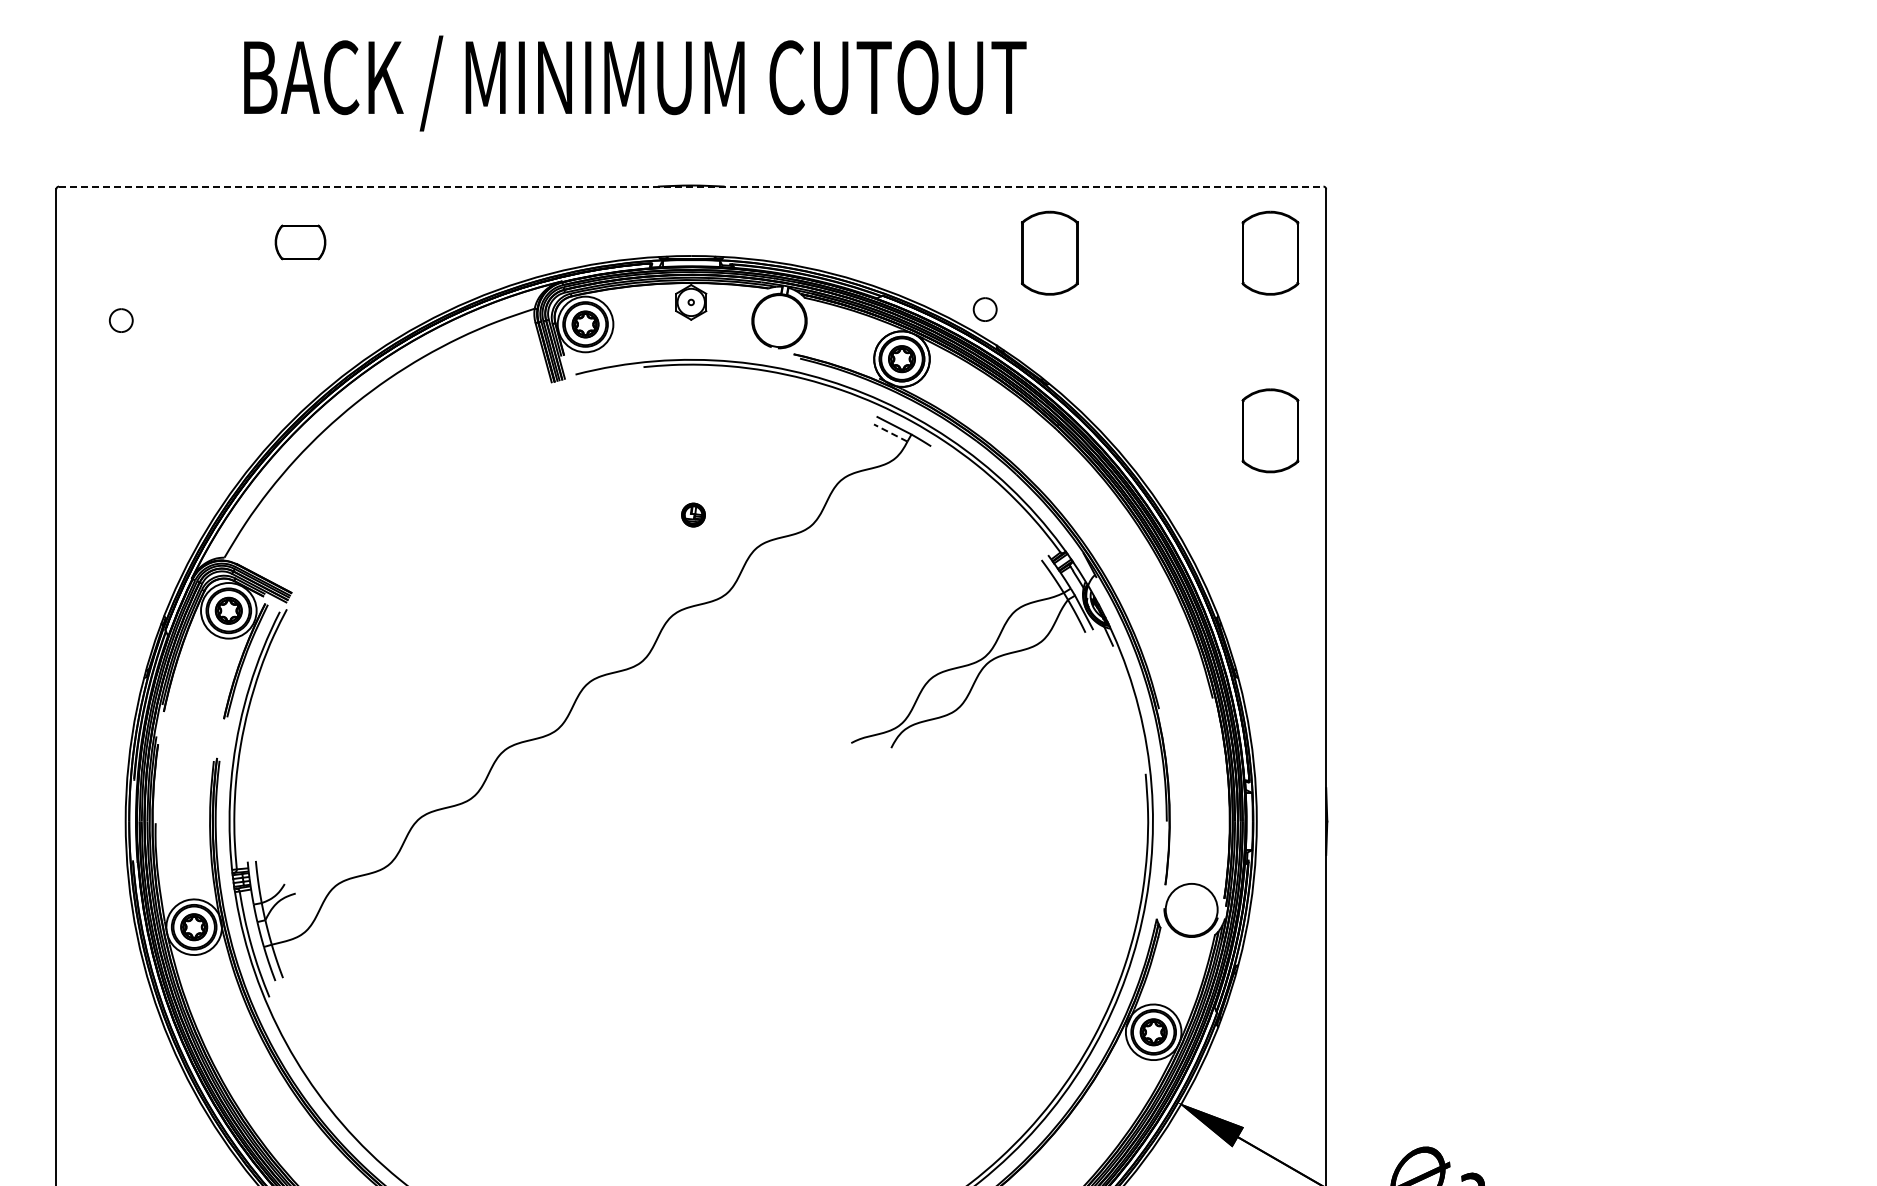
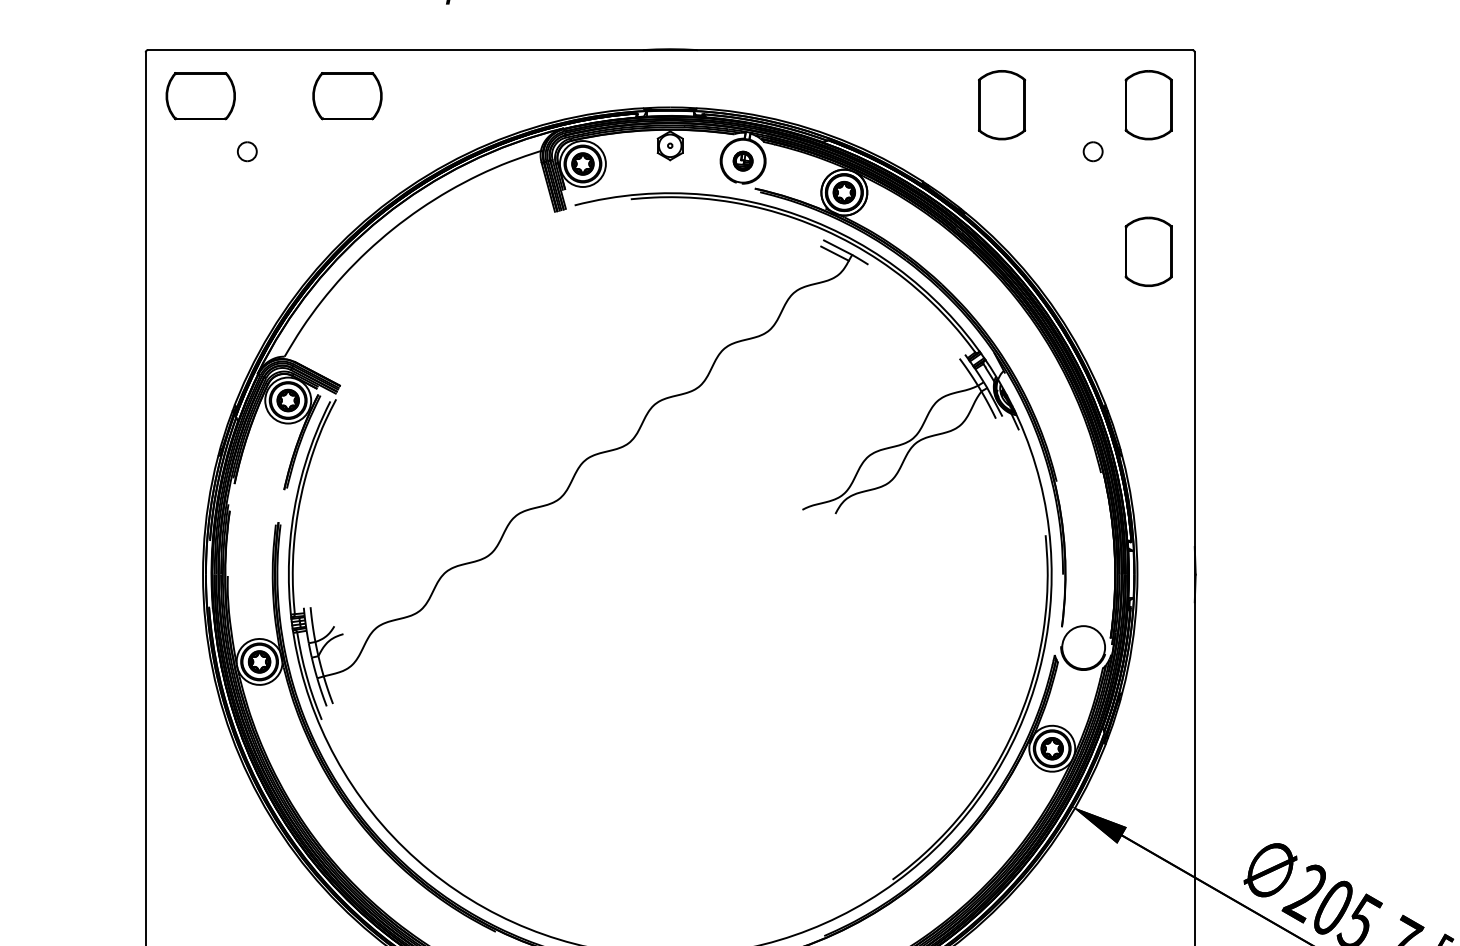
line: (691, 186) -> (670, 50), dashed -> solid
part: (122, 242) -> (200, 96), added
part: (300, 242) -> (347, 96), size x1.67
part: (1049, 252) -> (1001, 104), moved
part: (984, 309) -> (1092, 151), moved
part: (121, 320) -> (247, 151), moved
line: (890, 433) -> (834, 254), dashed -> solid
part: (693, 514) -> (743, 160), moved

